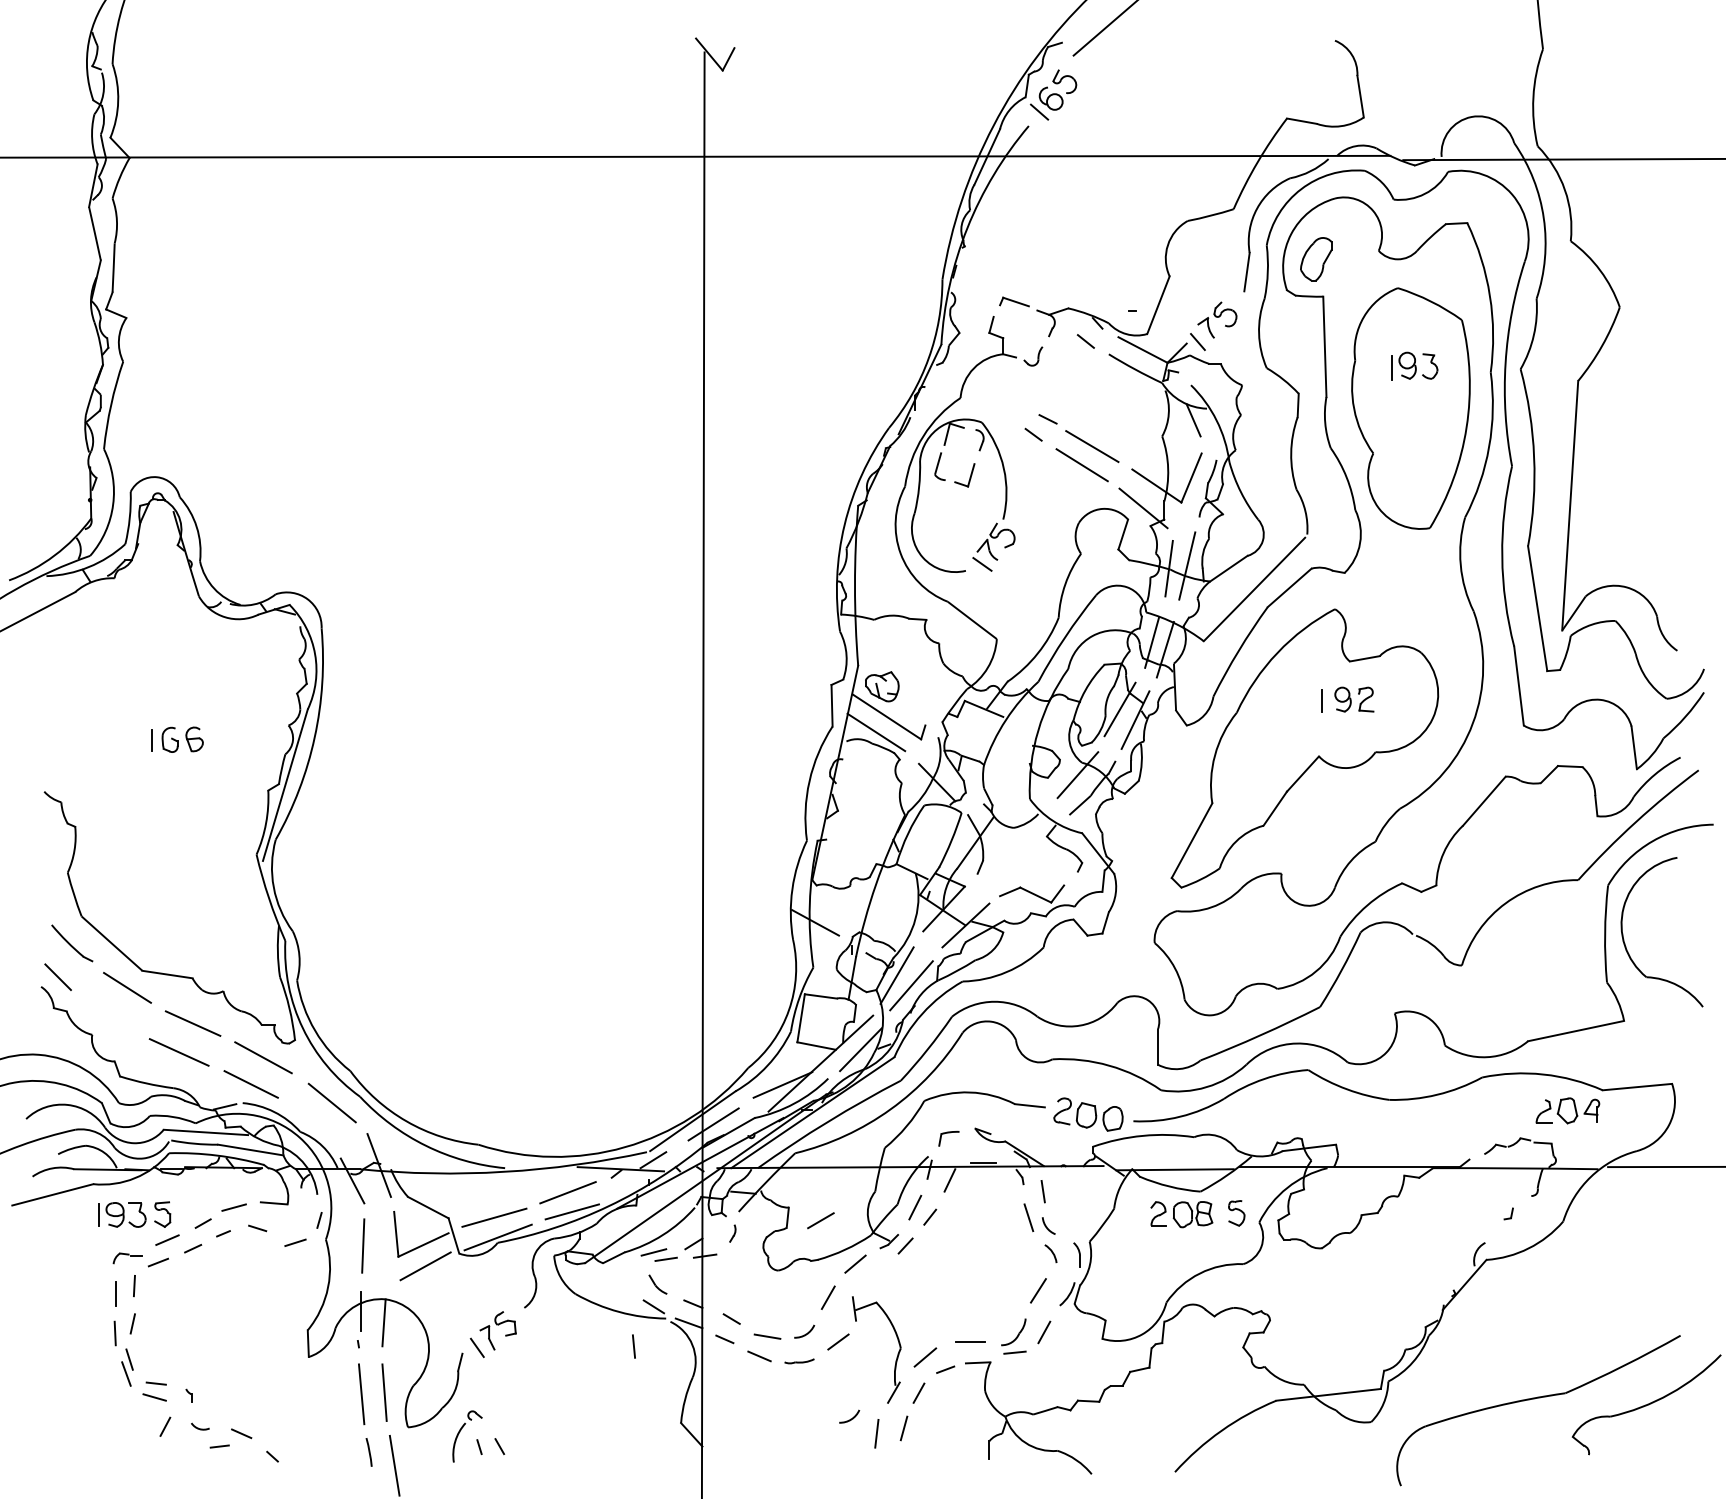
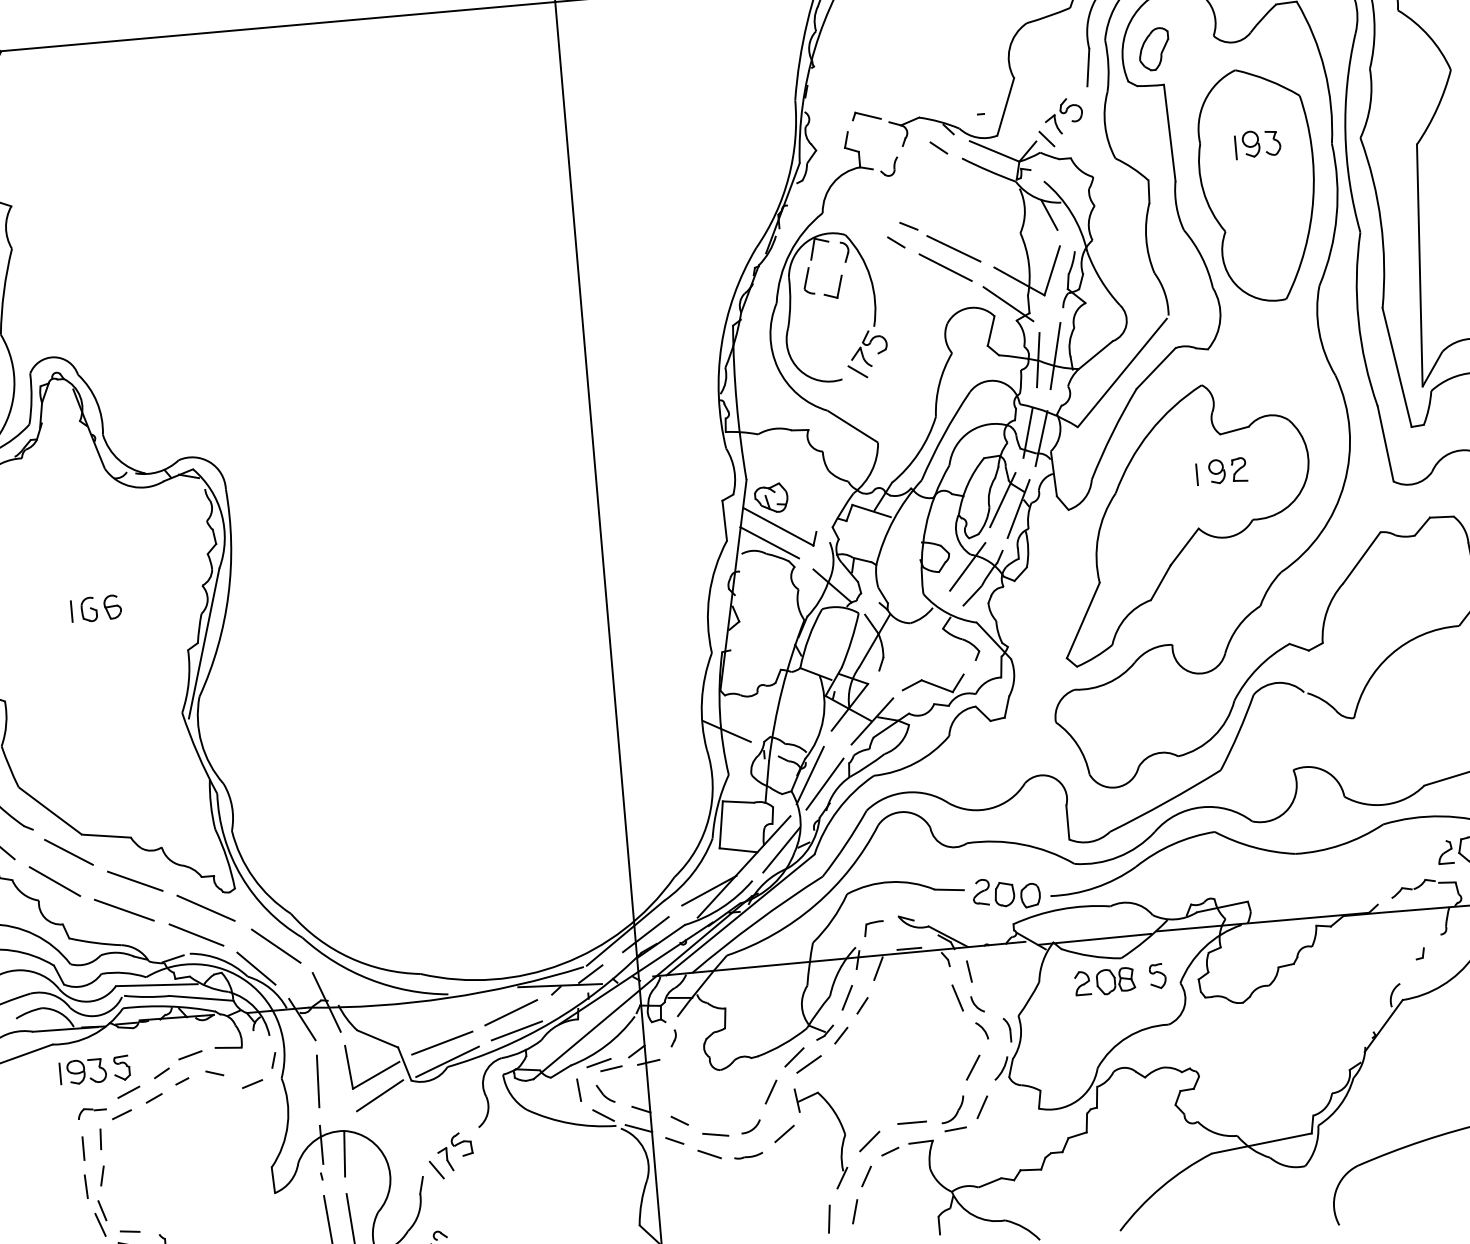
line: (109, 1016) -> (54, 881), added
line: (309, 1124) -> (256, 968), added
line: (820, 1220) -> (808, 1064), moved
line: (633, 1346) -> (578, 1090), moved
arc: (850, 1418) -> (802, 1206), removed

